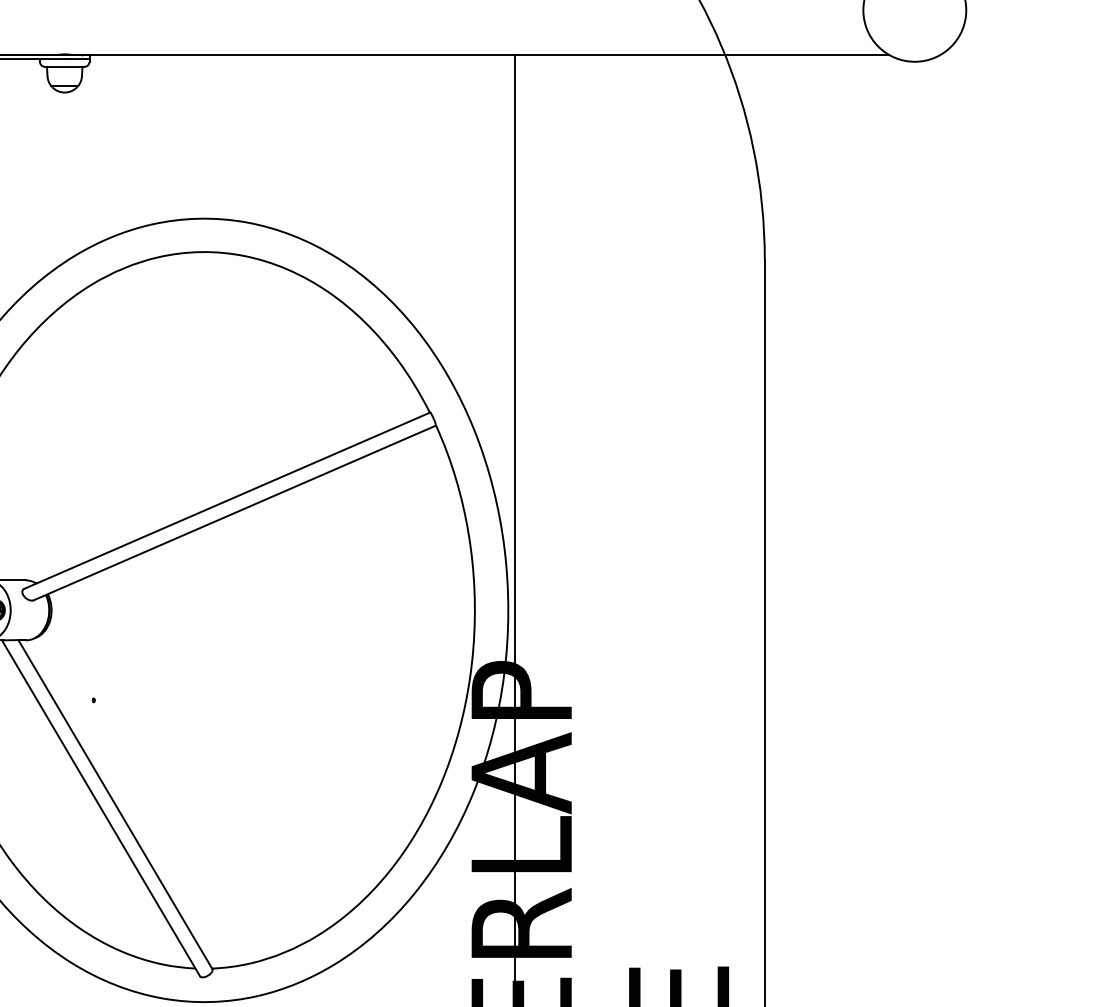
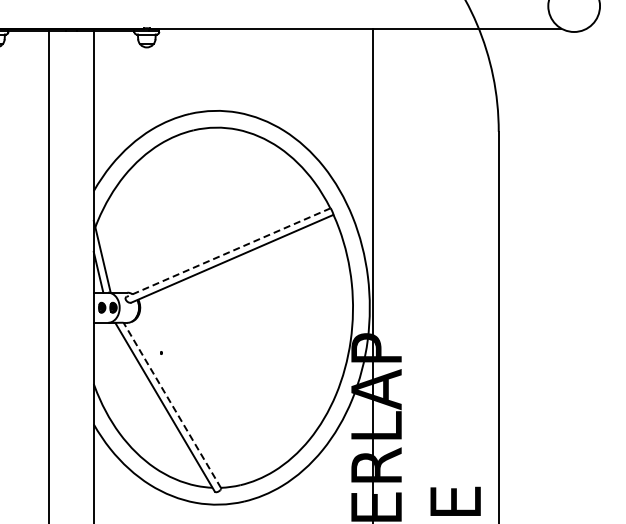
line: (227, 500) -> (228, 252), solid -> dashed
line: (115, 804) -> (172, 405), solid -> dashed

